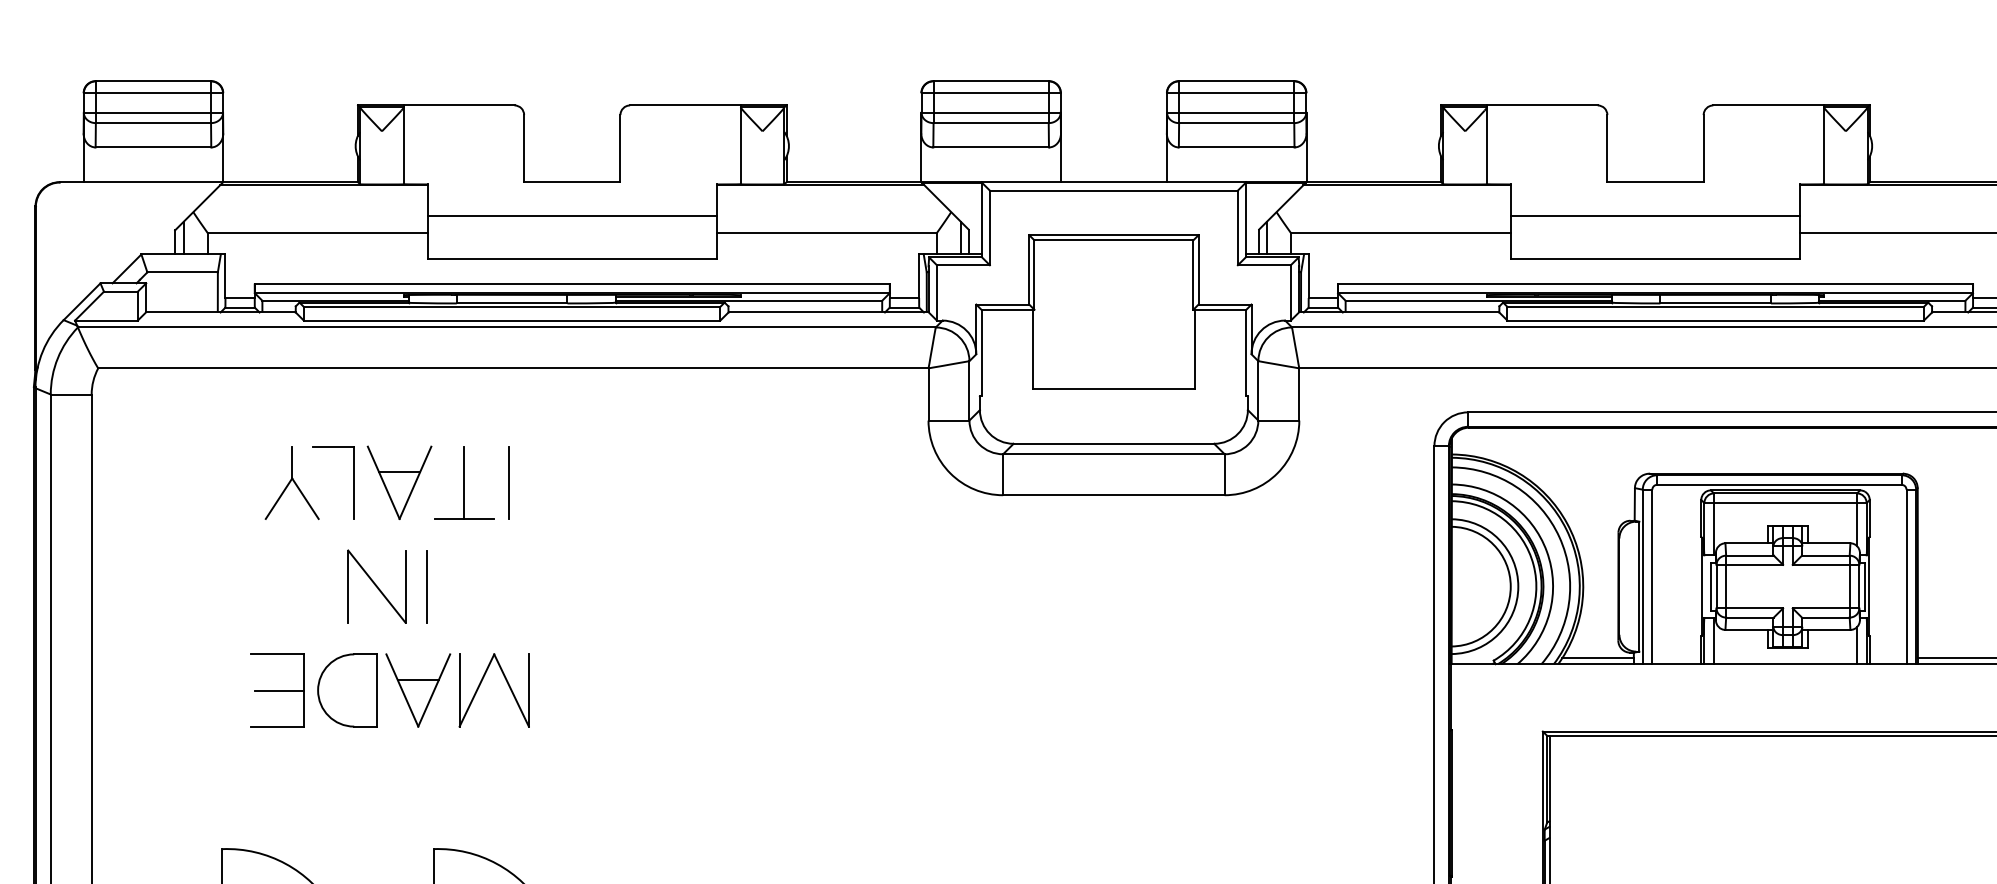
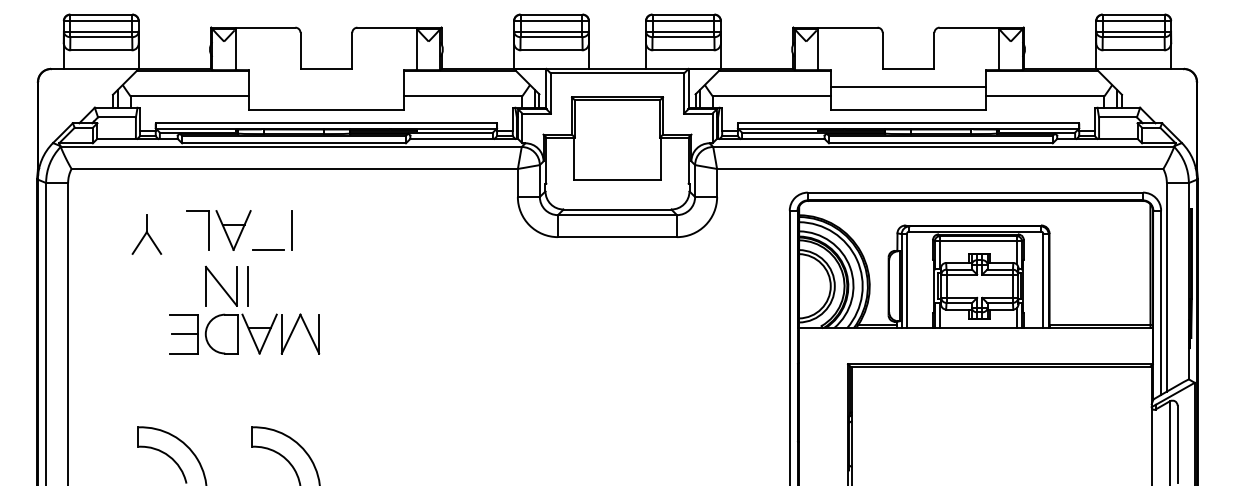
line: (572, 216) -> (326, 87), removed
part: (291, 482) -> (146, 234), moved
line: (464, 482) -> (268, 230), removed
part: (390, 689) -> (244, 333), moved

